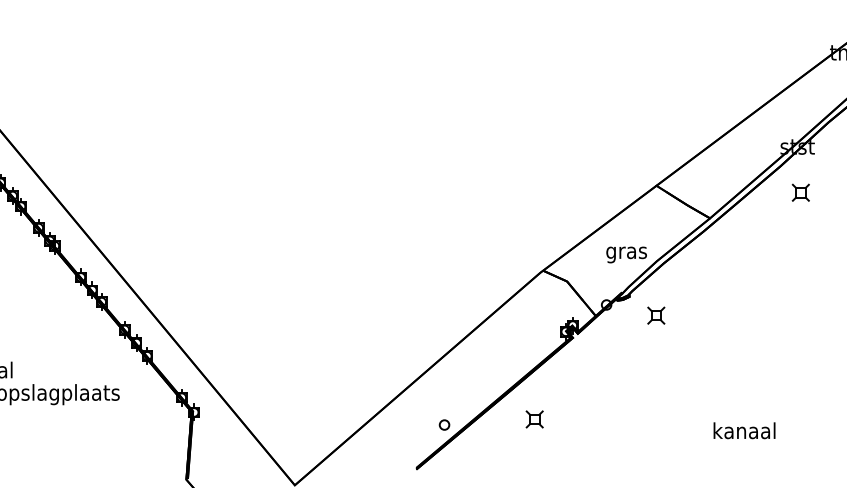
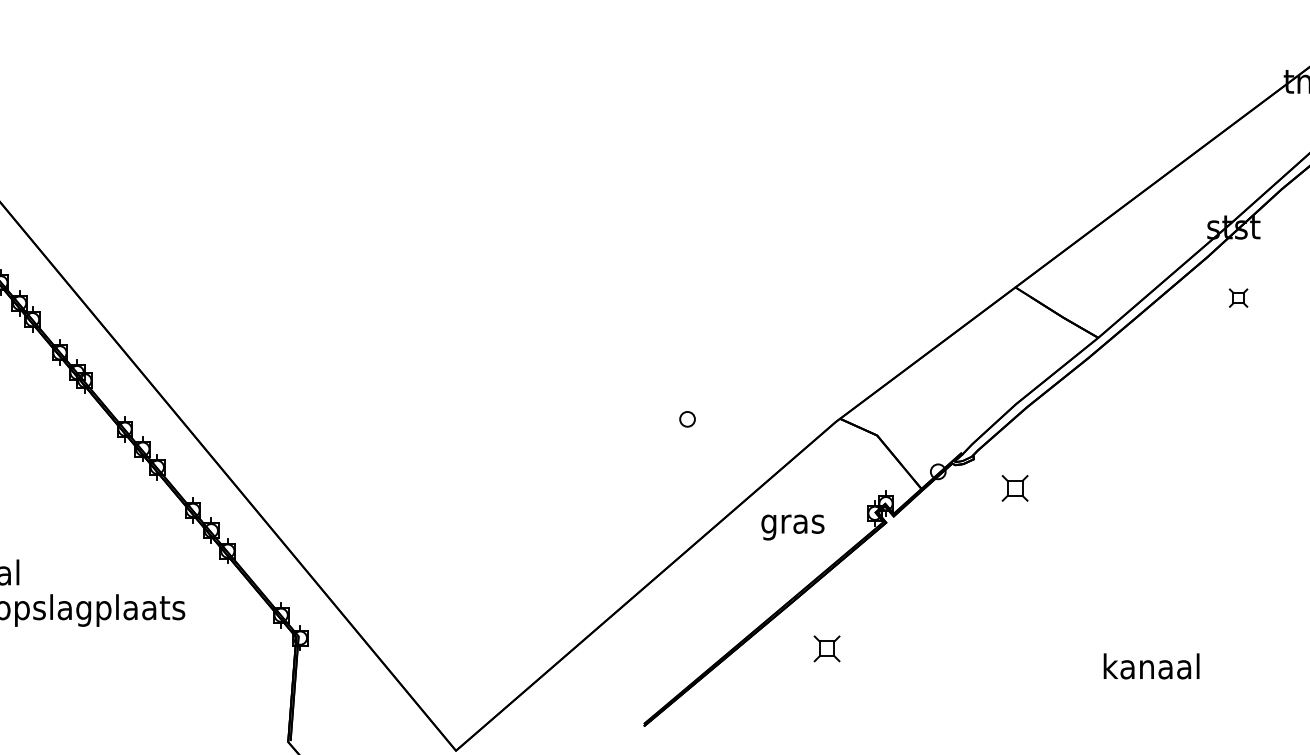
part: (800, 192) -> (1238, 297), size x0.7
text: (626, 254) -> (792, 526), moved
part: (444, 424) -> (687, 418), moved

